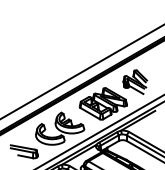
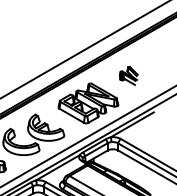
part: (135, 81) -> (128, 75), size x0.6

